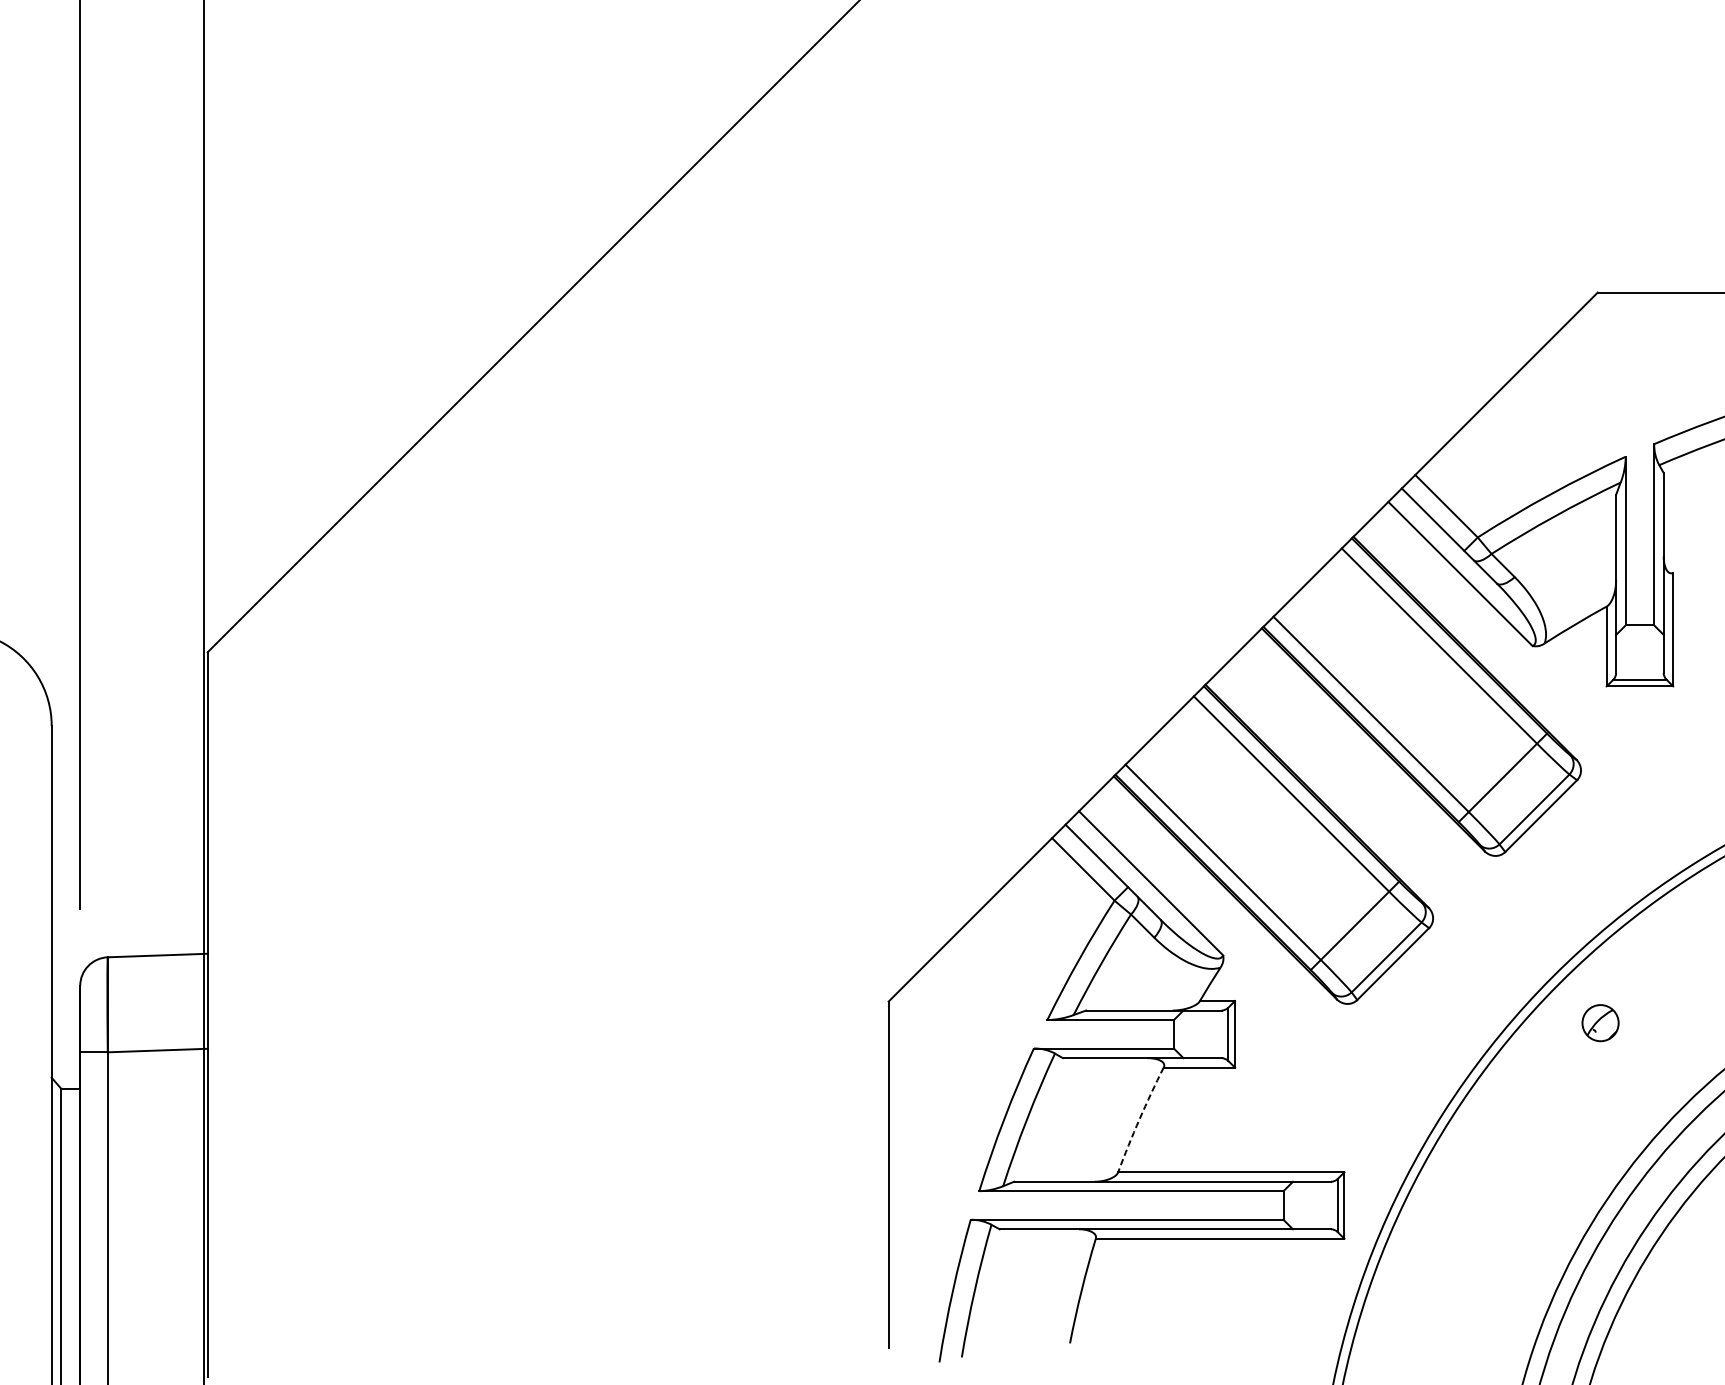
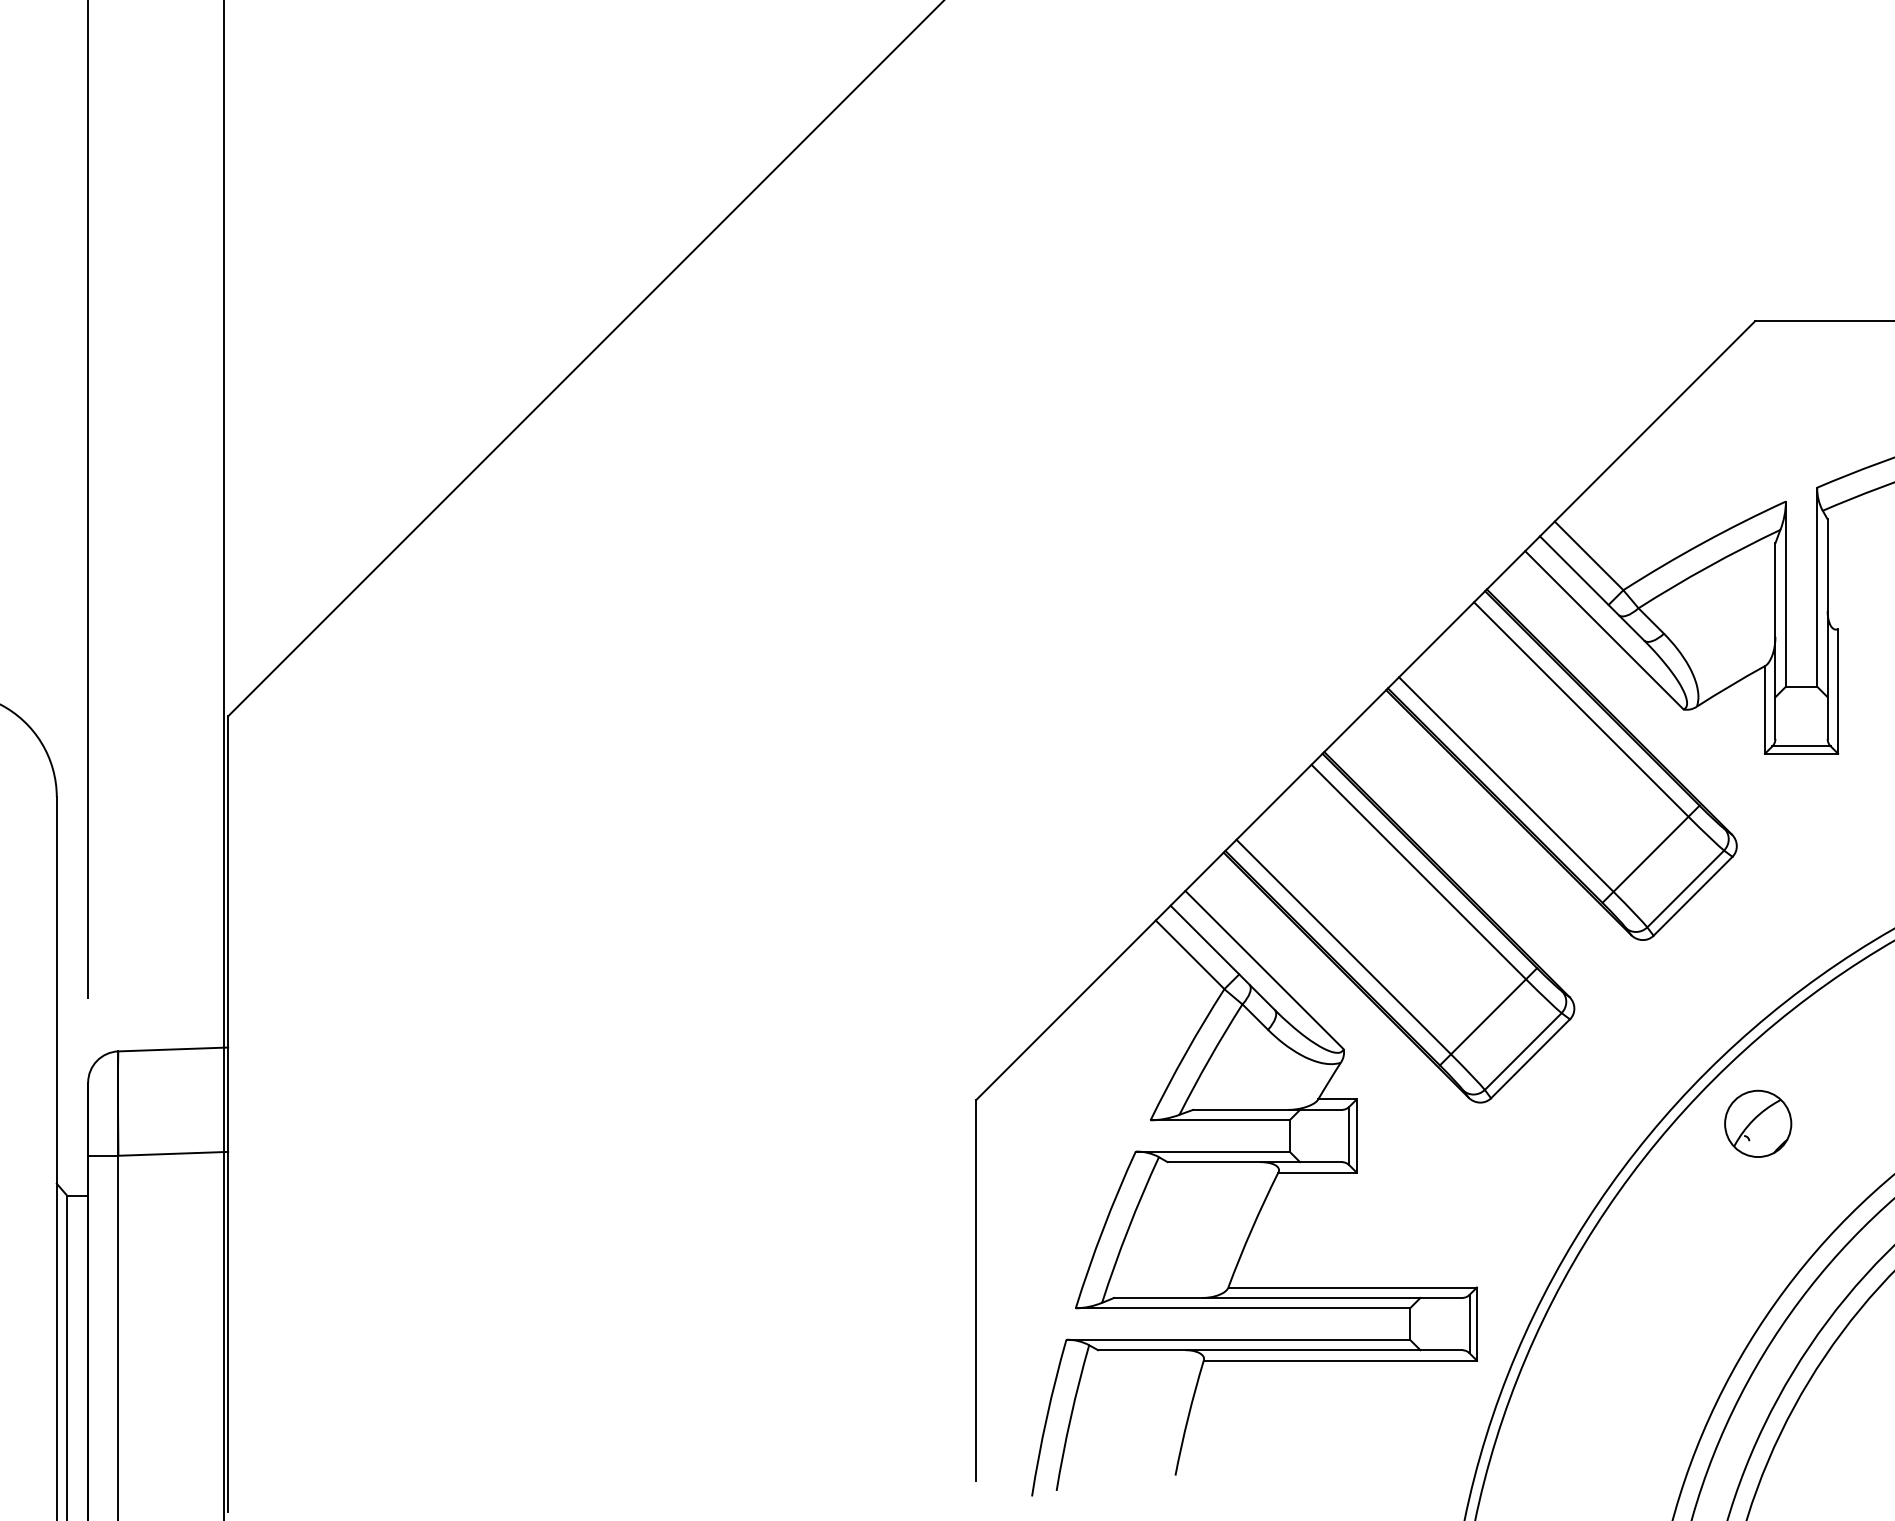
part: (1600, 1022) -> (1758, 1123), size x1.67
arc: (1139, 1119) -> (1251, 1229), dashed -> solid

